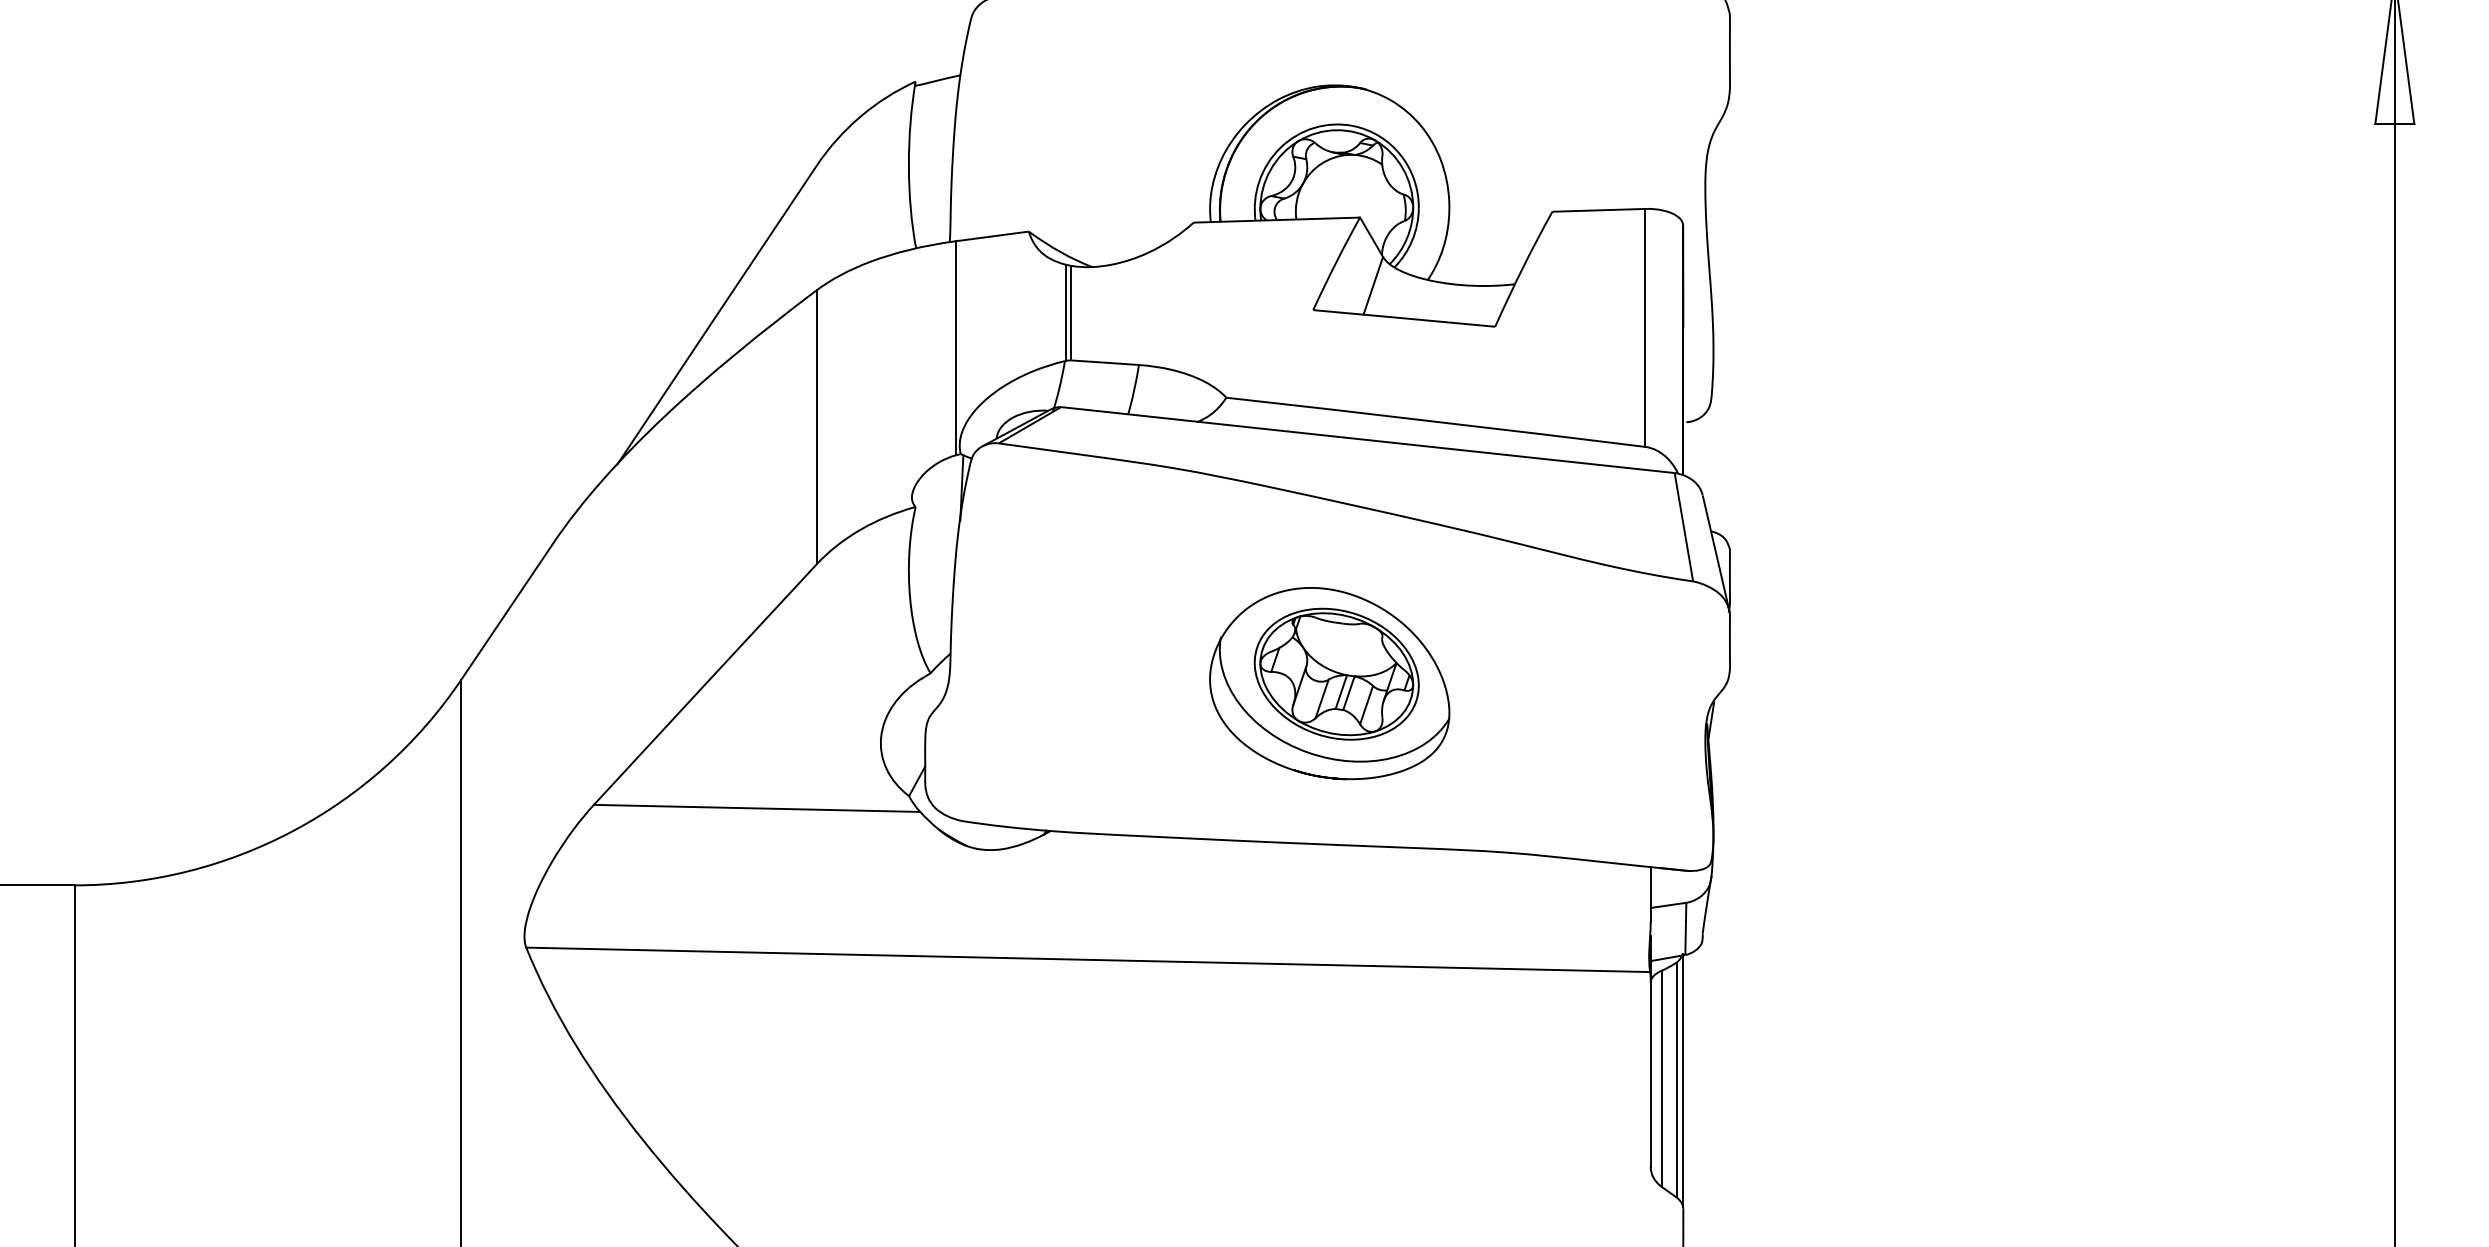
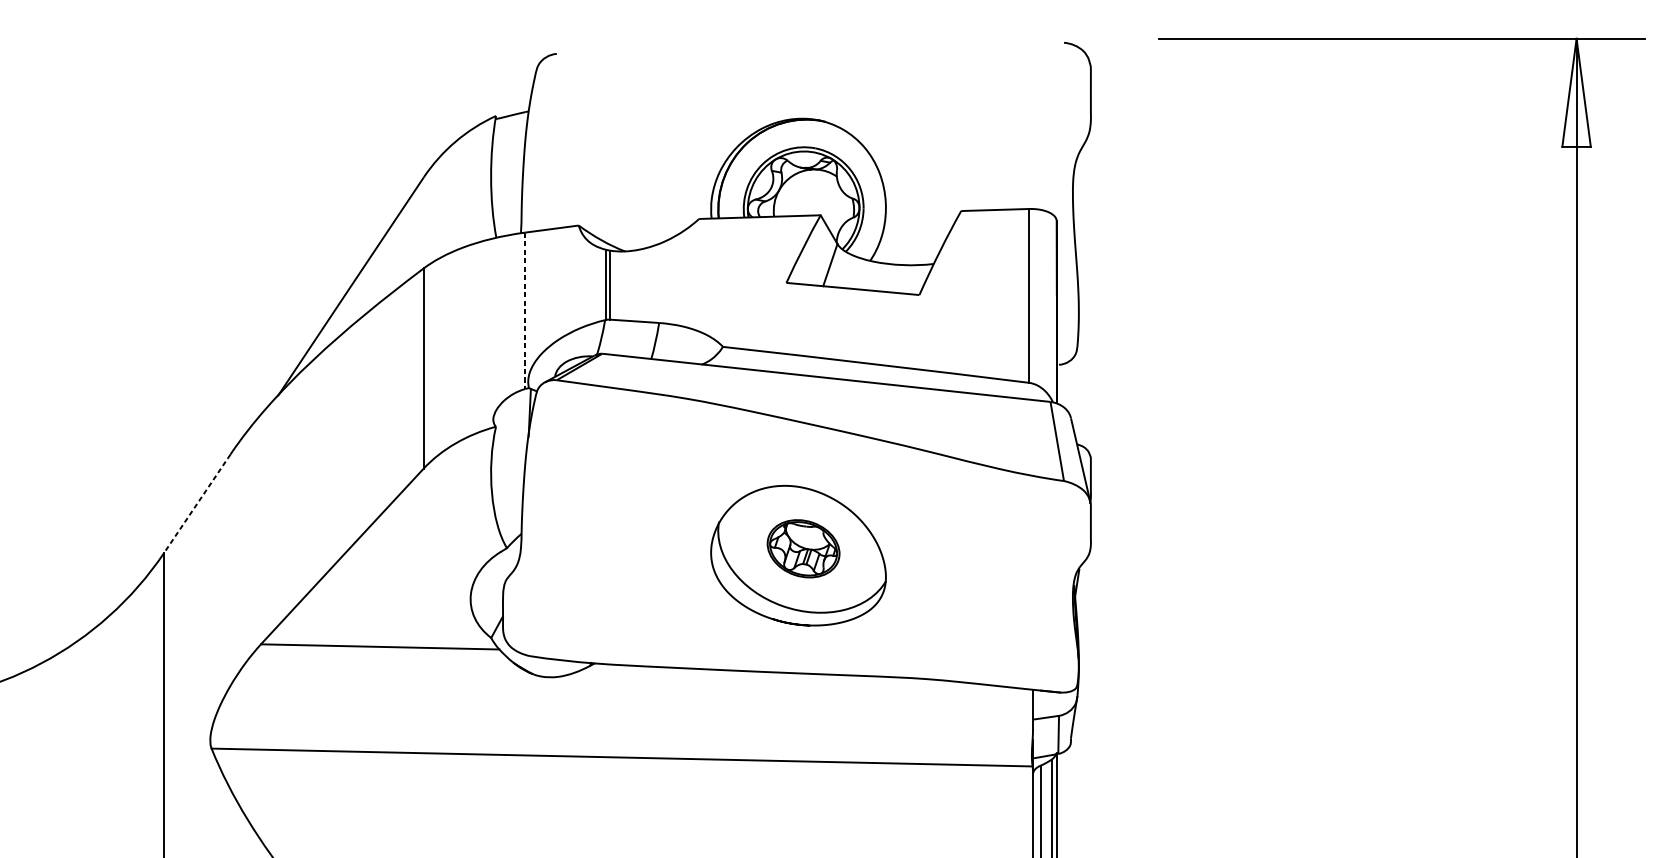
line: (955, 348) -> (525, 310), solid -> dashed
line: (506, 612) -> (197, 503), solid -> dashed
part: (1336, 673) -> (803, 548), size x0.6

